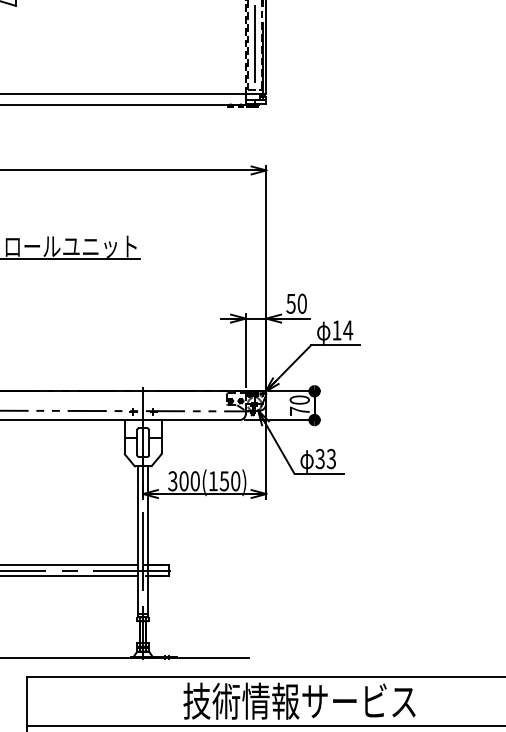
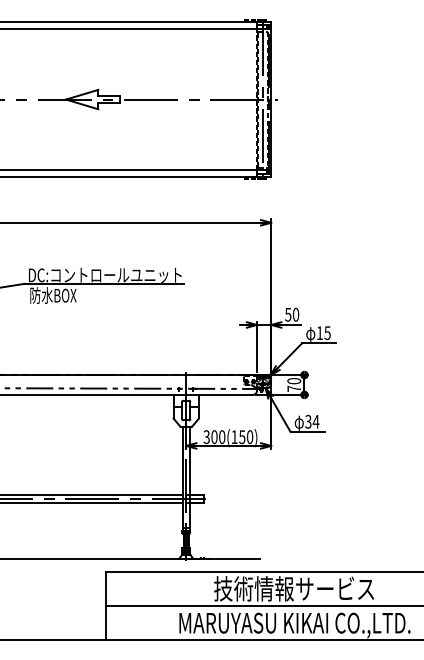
text: (347, 330) -> (327, 333), 14 -> 15
text: (330, 458) -> (315, 421), 33 -> 34

